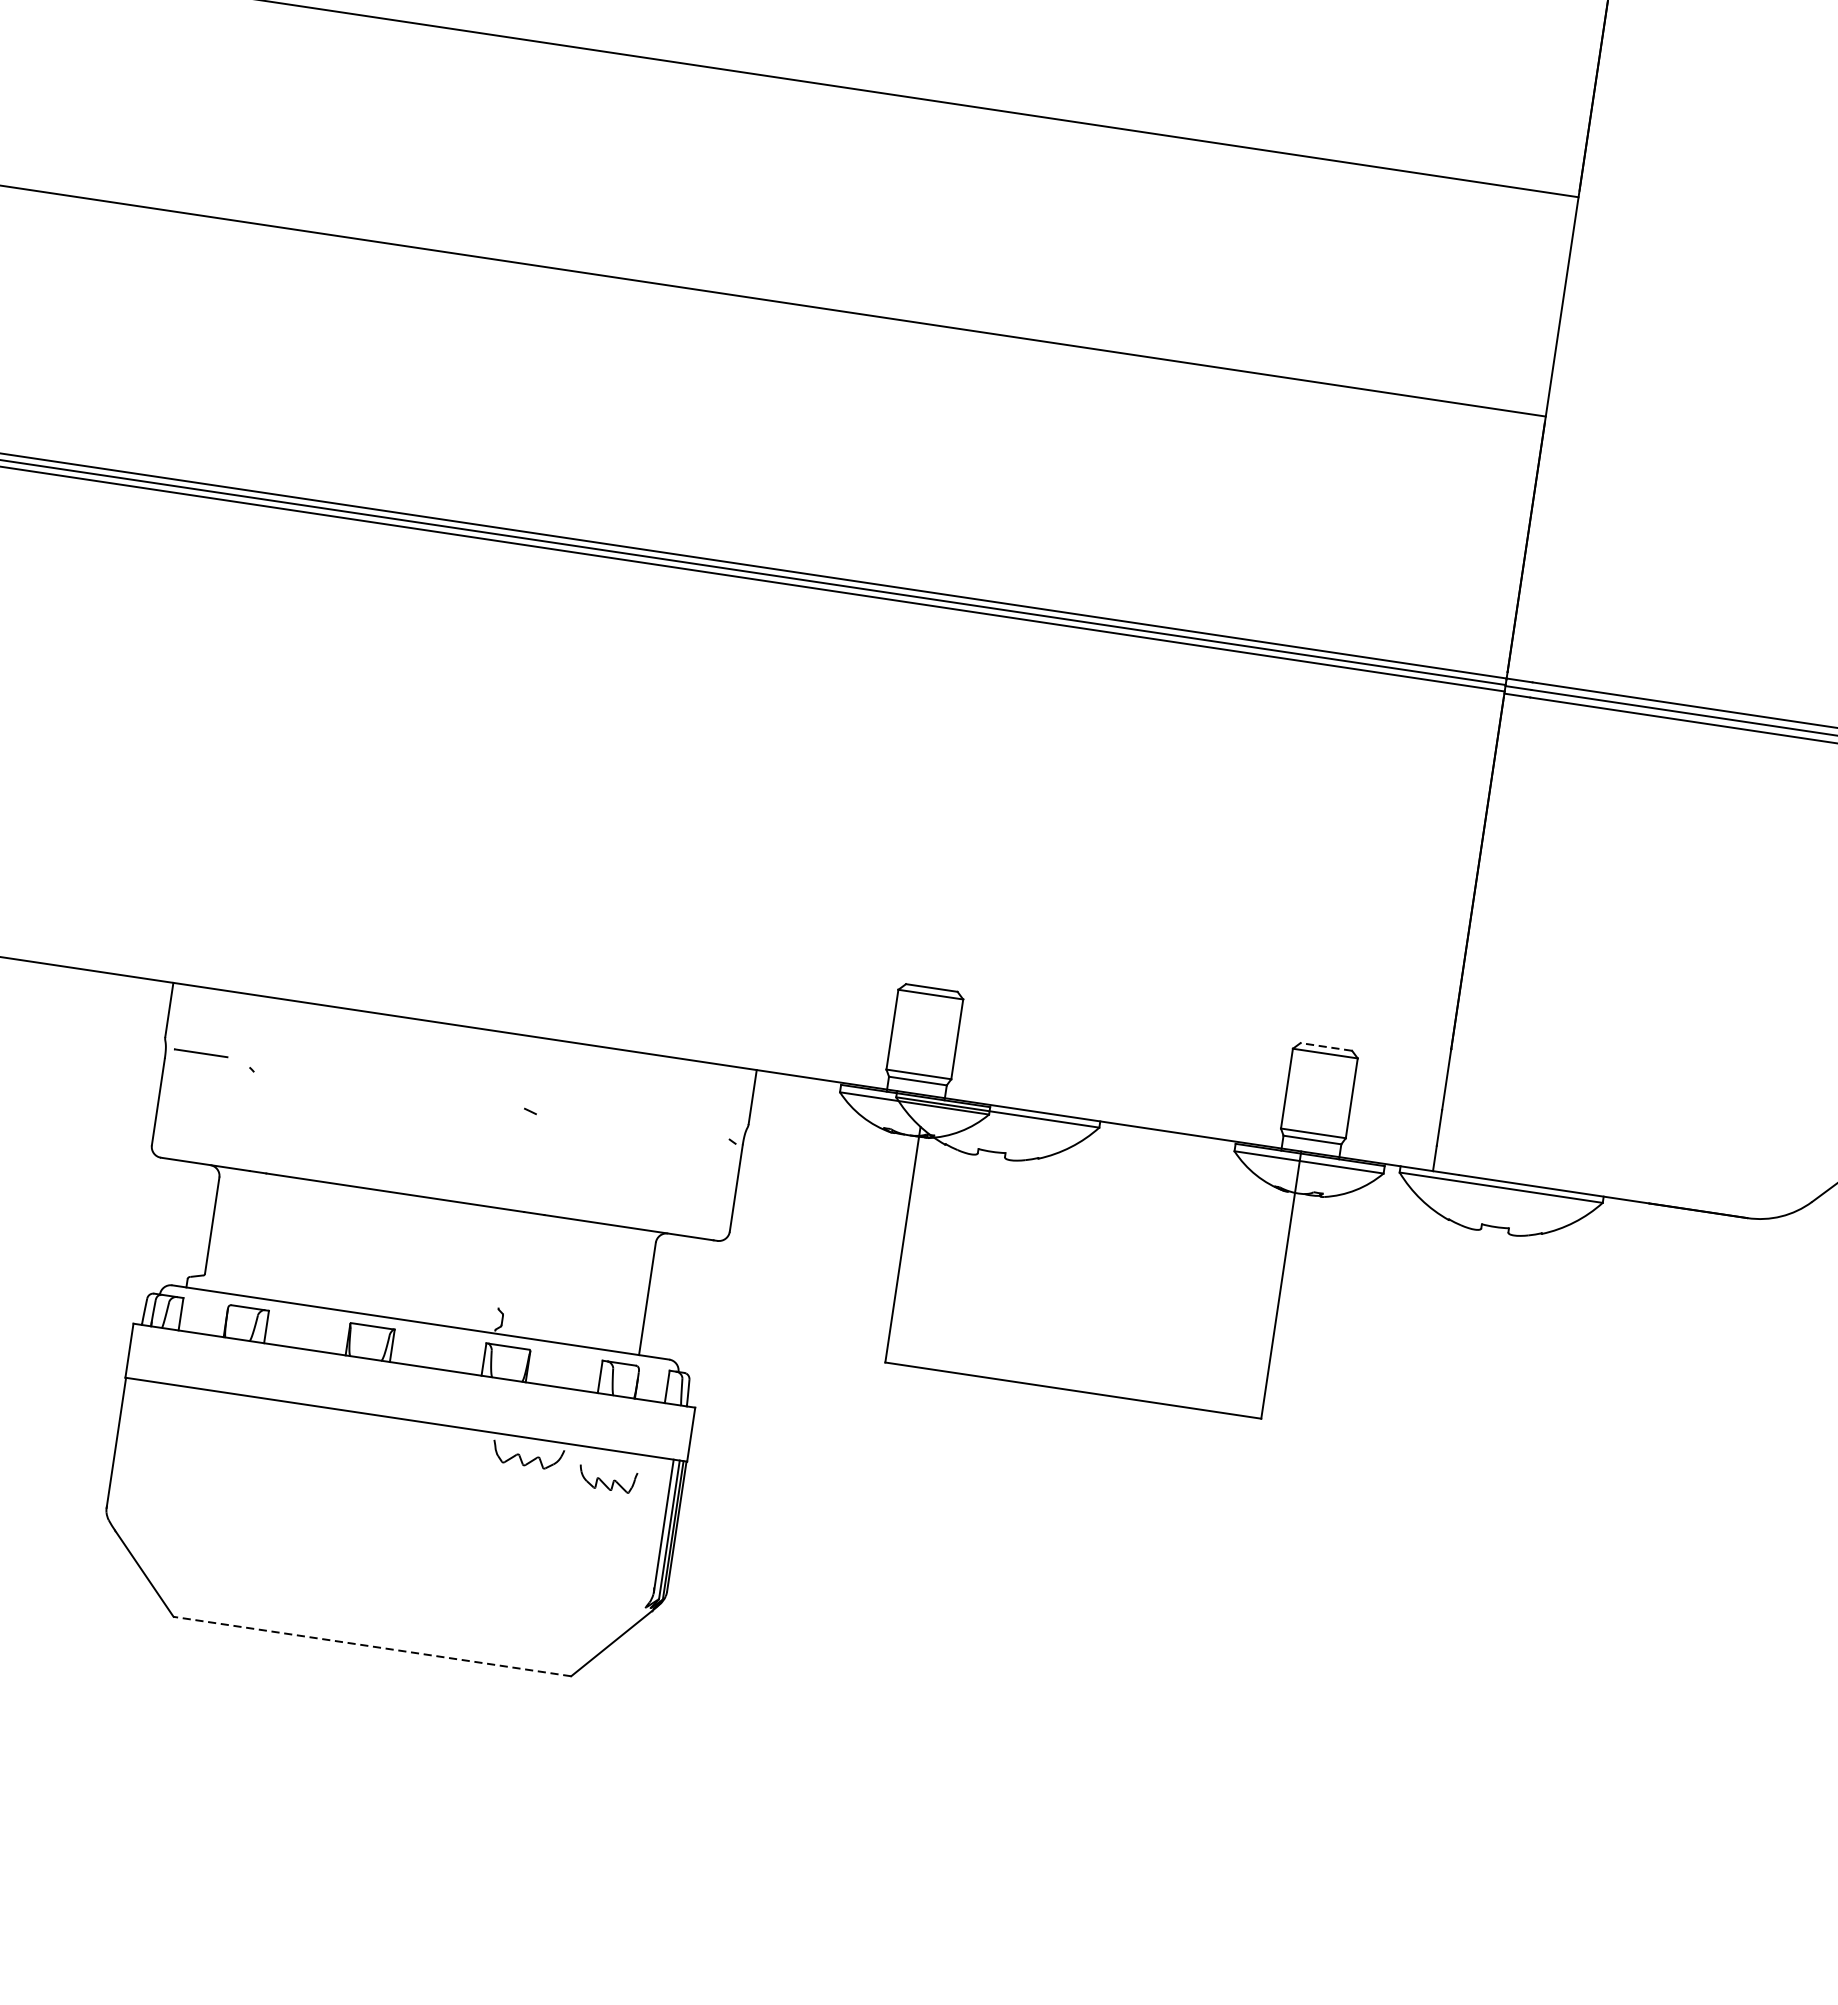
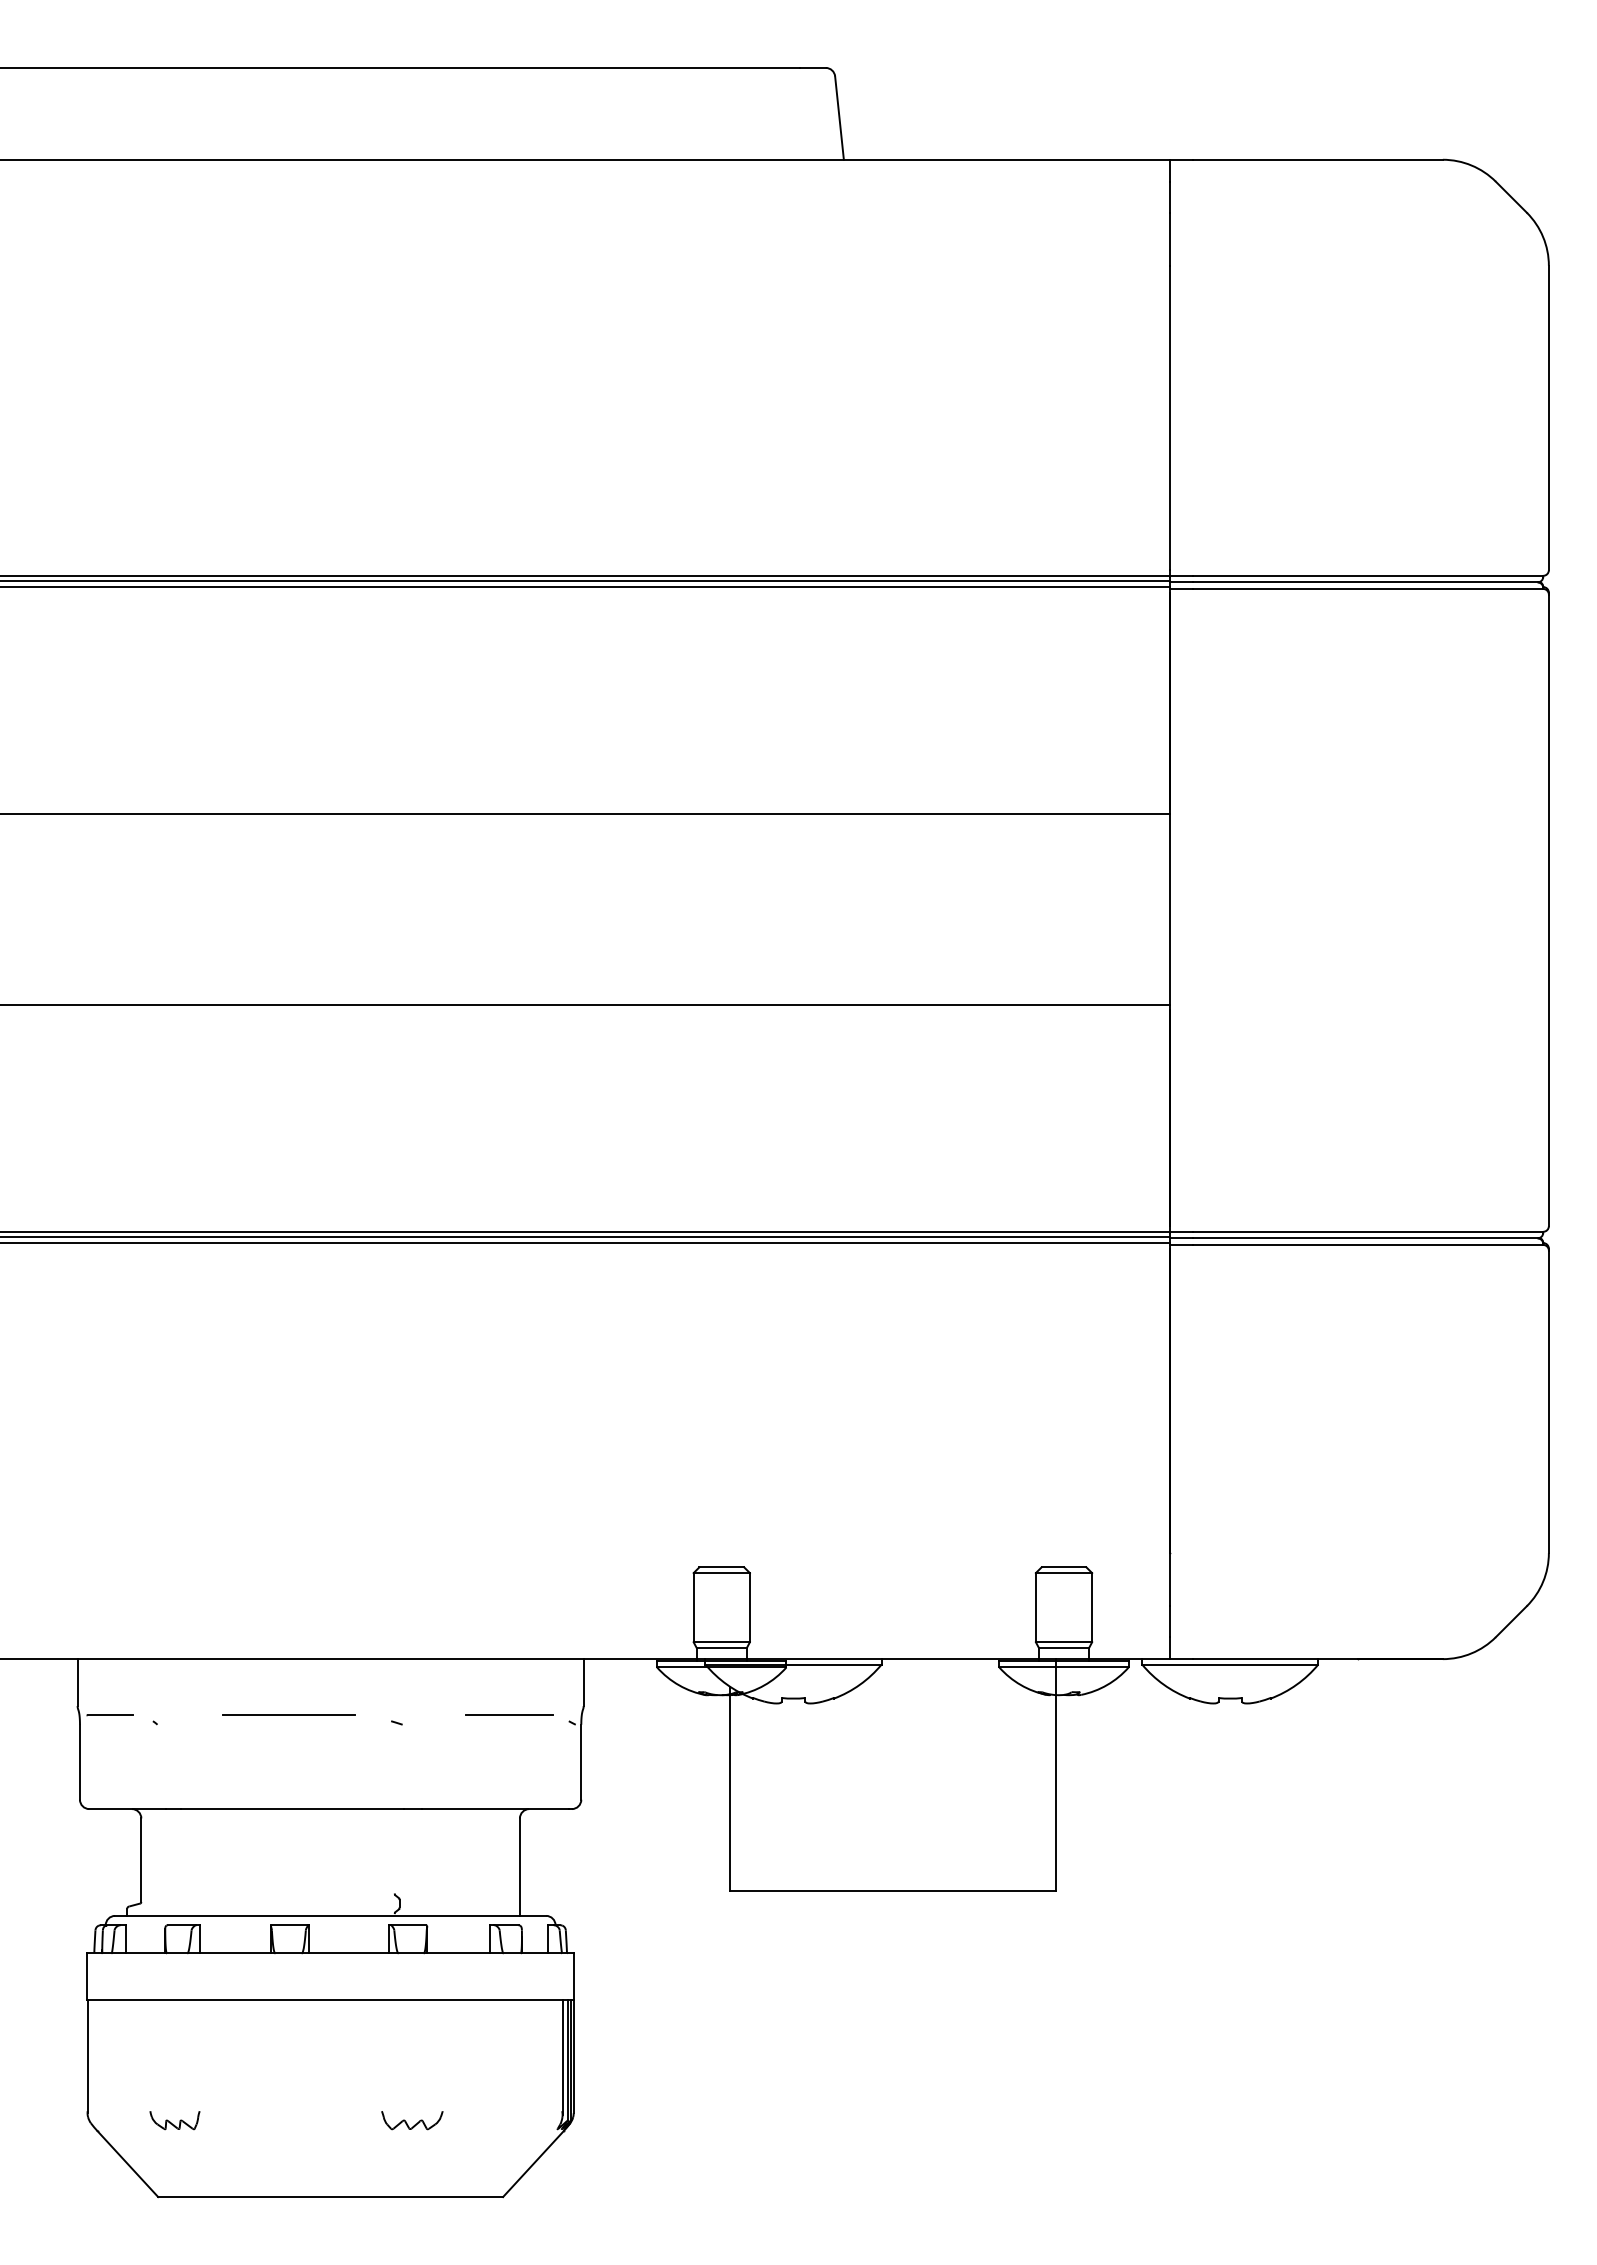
line: (1325, 1047) -> (1063, 1567), dashed -> solid
line: (407, 1084) -> (289, 1715), added
line: (661, 1122) -> (509, 1715), added
part: (528, 1455) -> (412, 2120), moved
part: (606, 1479) -> (174, 2120), moved
line: (372, 1647) -> (330, 2197), dashed -> solid

